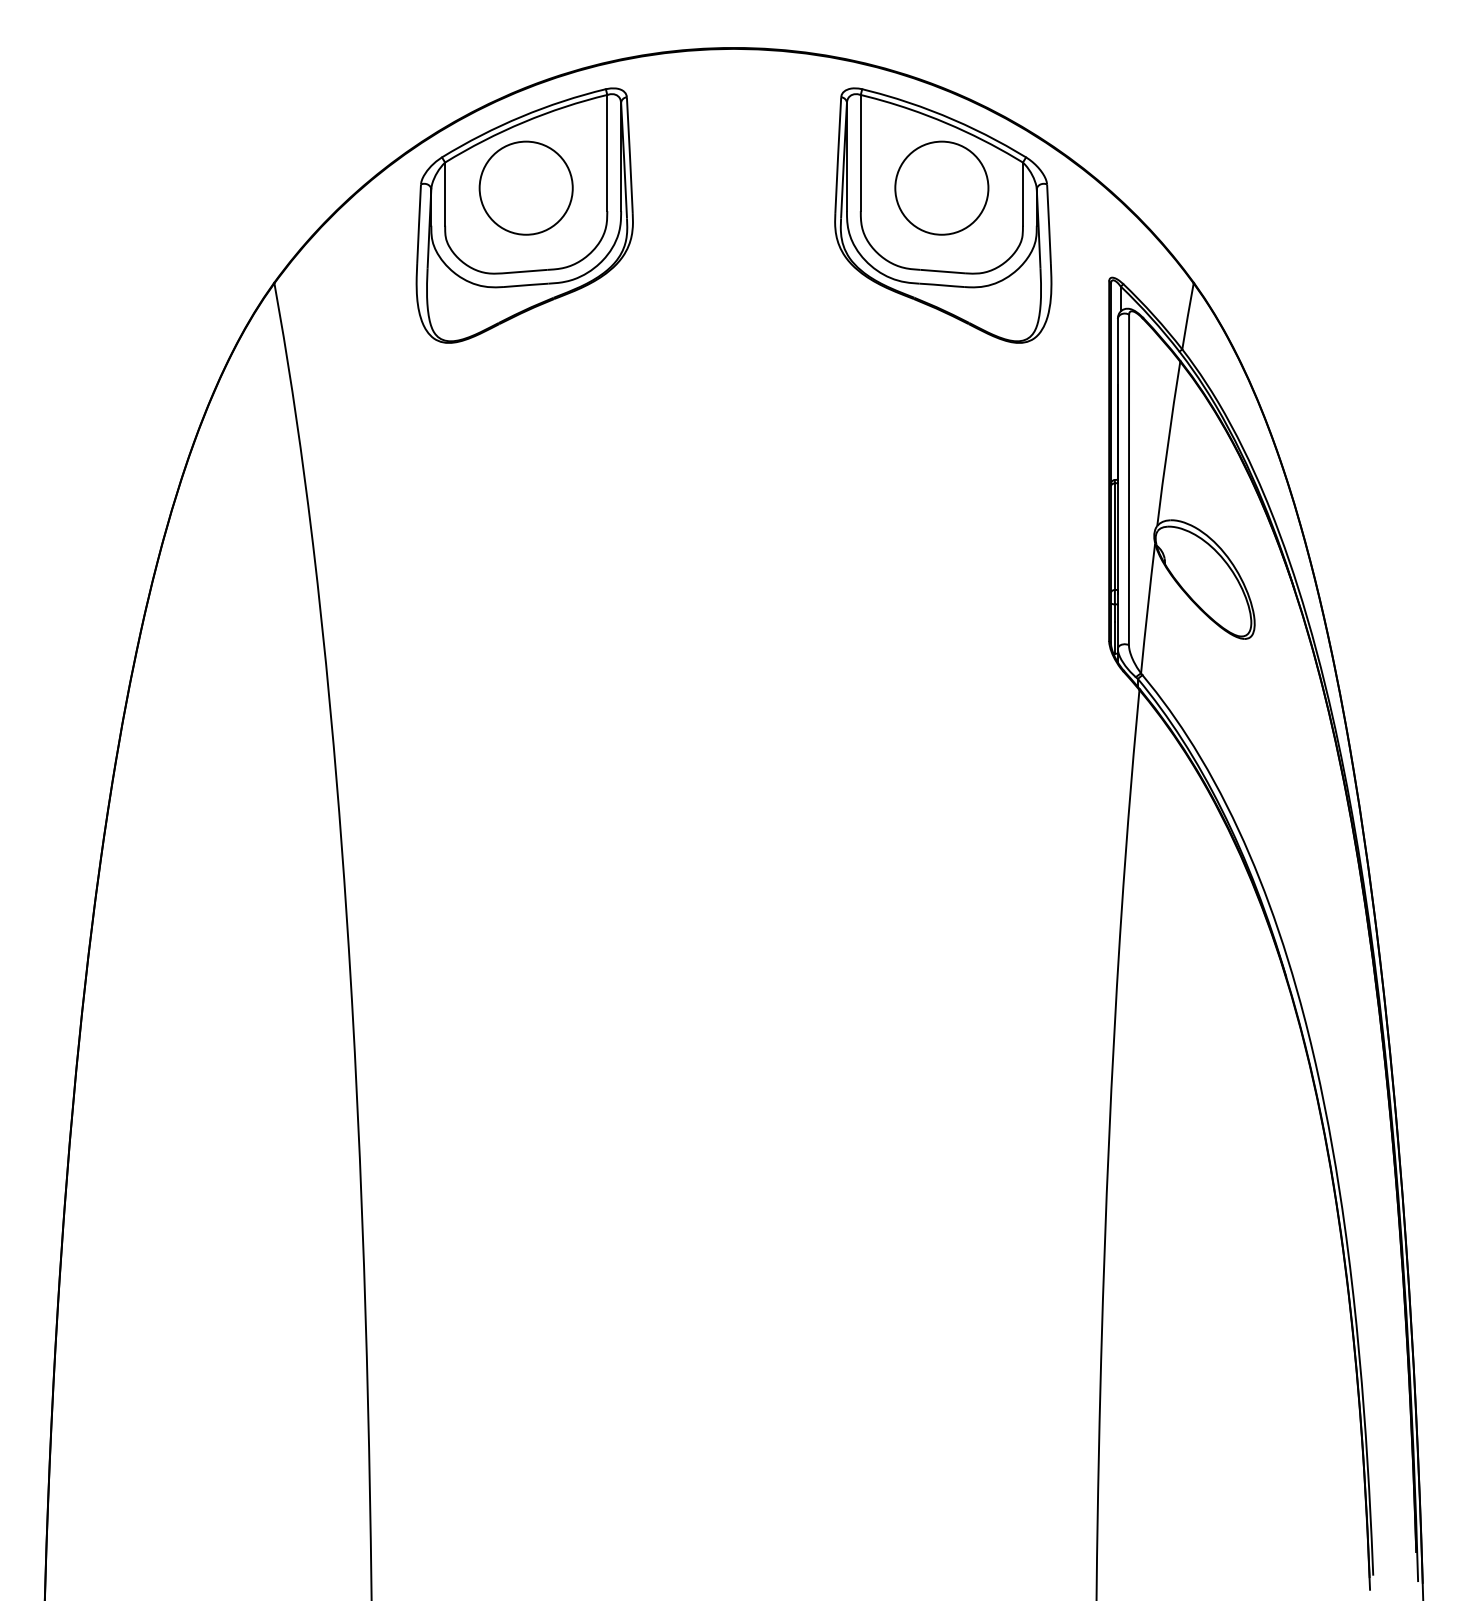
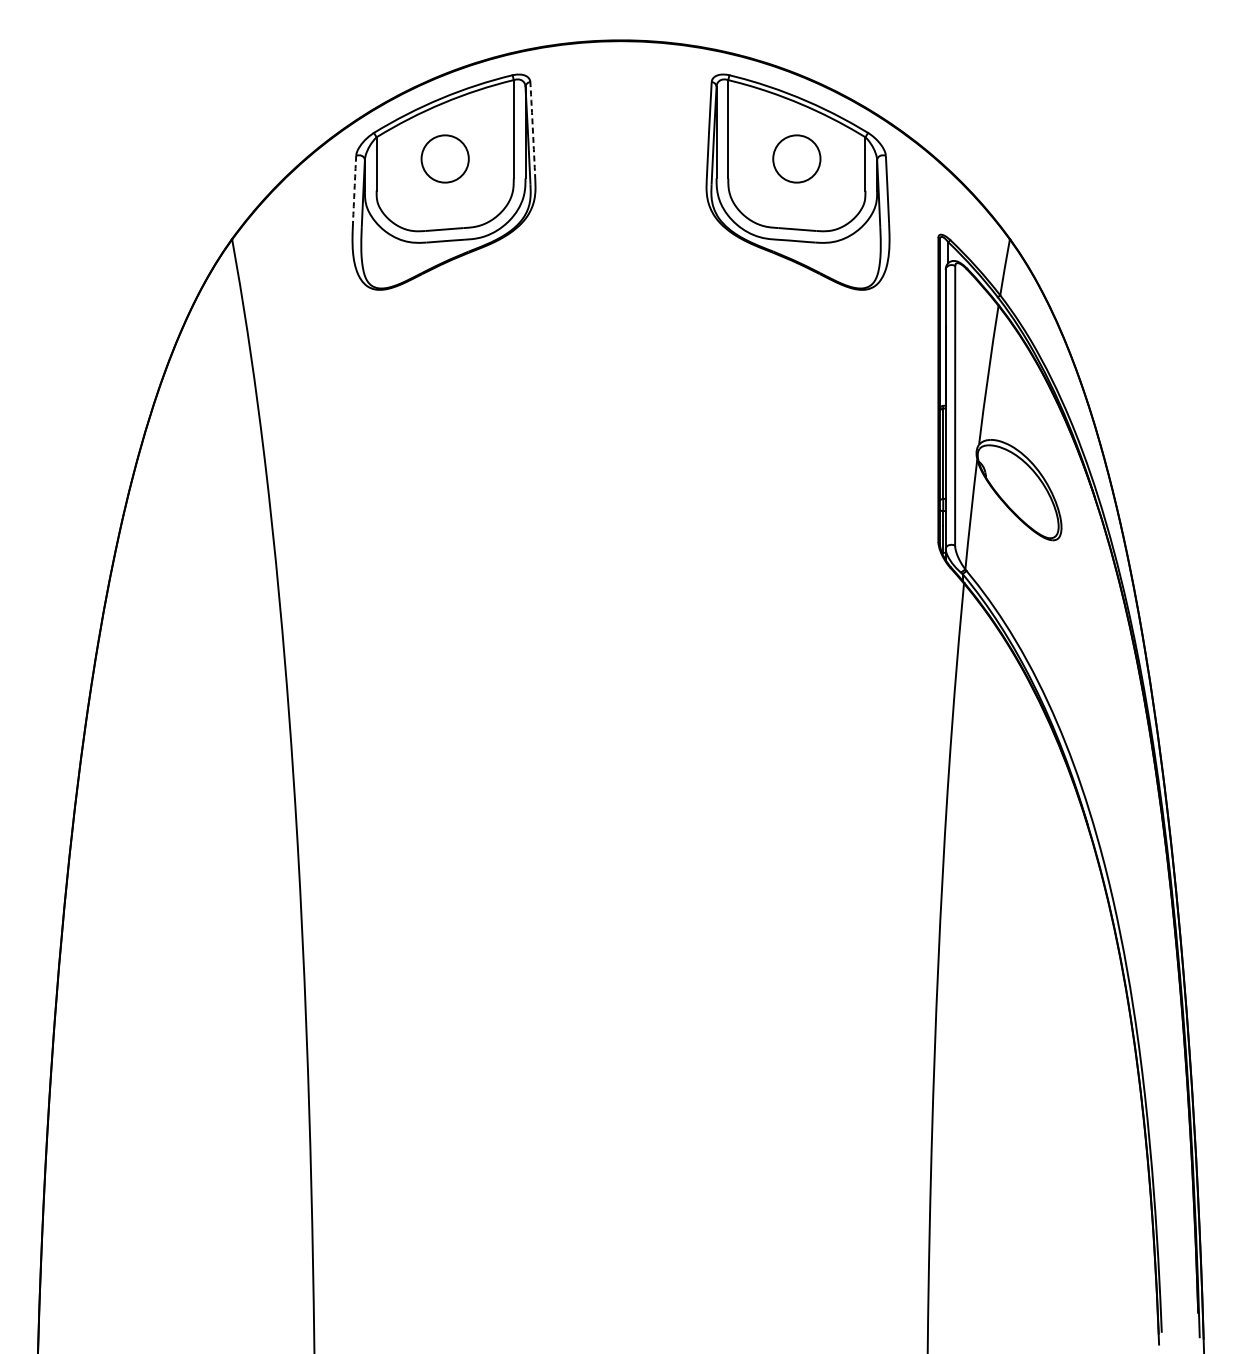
arc: (629, 155) -> (532, 131), solid -> dashed
circle: (525, 187) -> (444, 158), size x0.6
circle: (941, 187) -> (796, 158), size x0.6
arc: (419, 224) -> (354, 189), solid -> dashed

